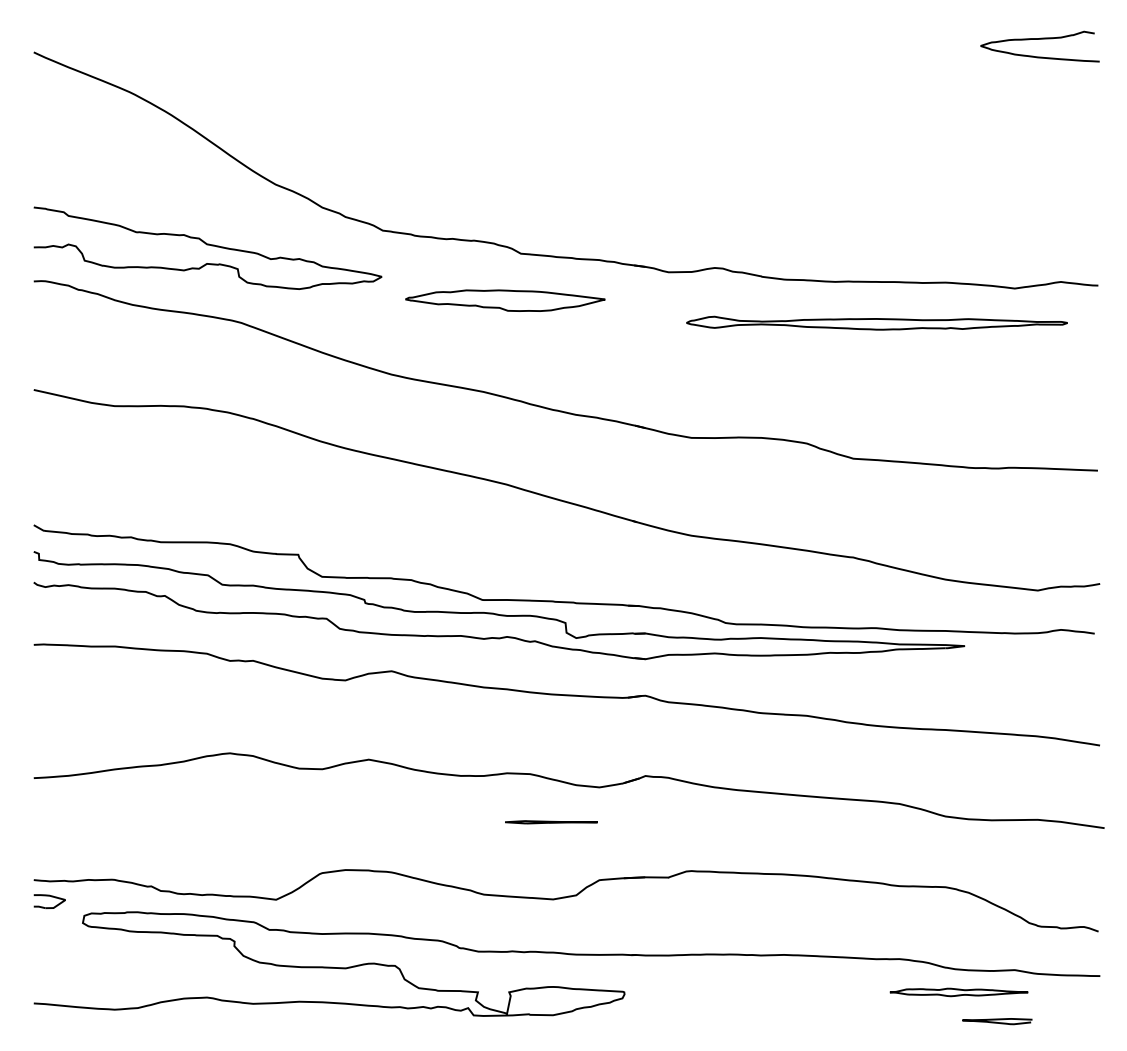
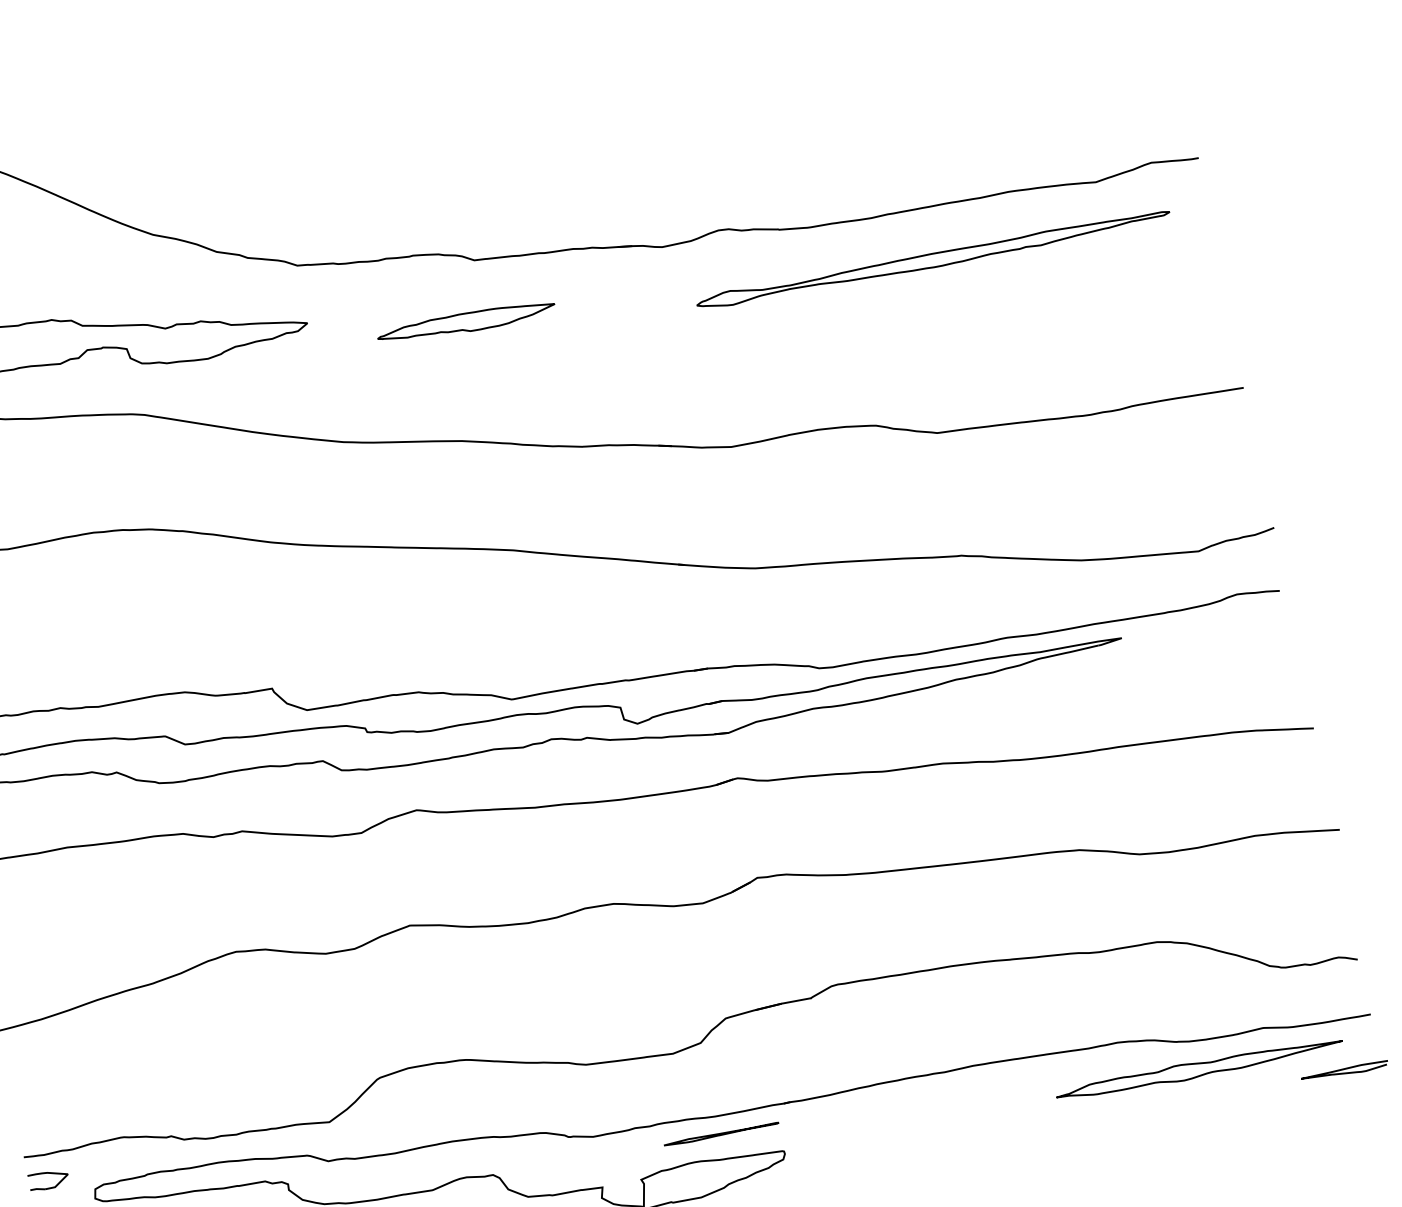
part: (504, 300) -> (465, 322), size x0.71
line: (551, 822) -> (721, 1134), moved
part: (958, 992) -> (1198, 1069), size x1.67
curve: (997, 1020) -> (1344, 1070), moved

